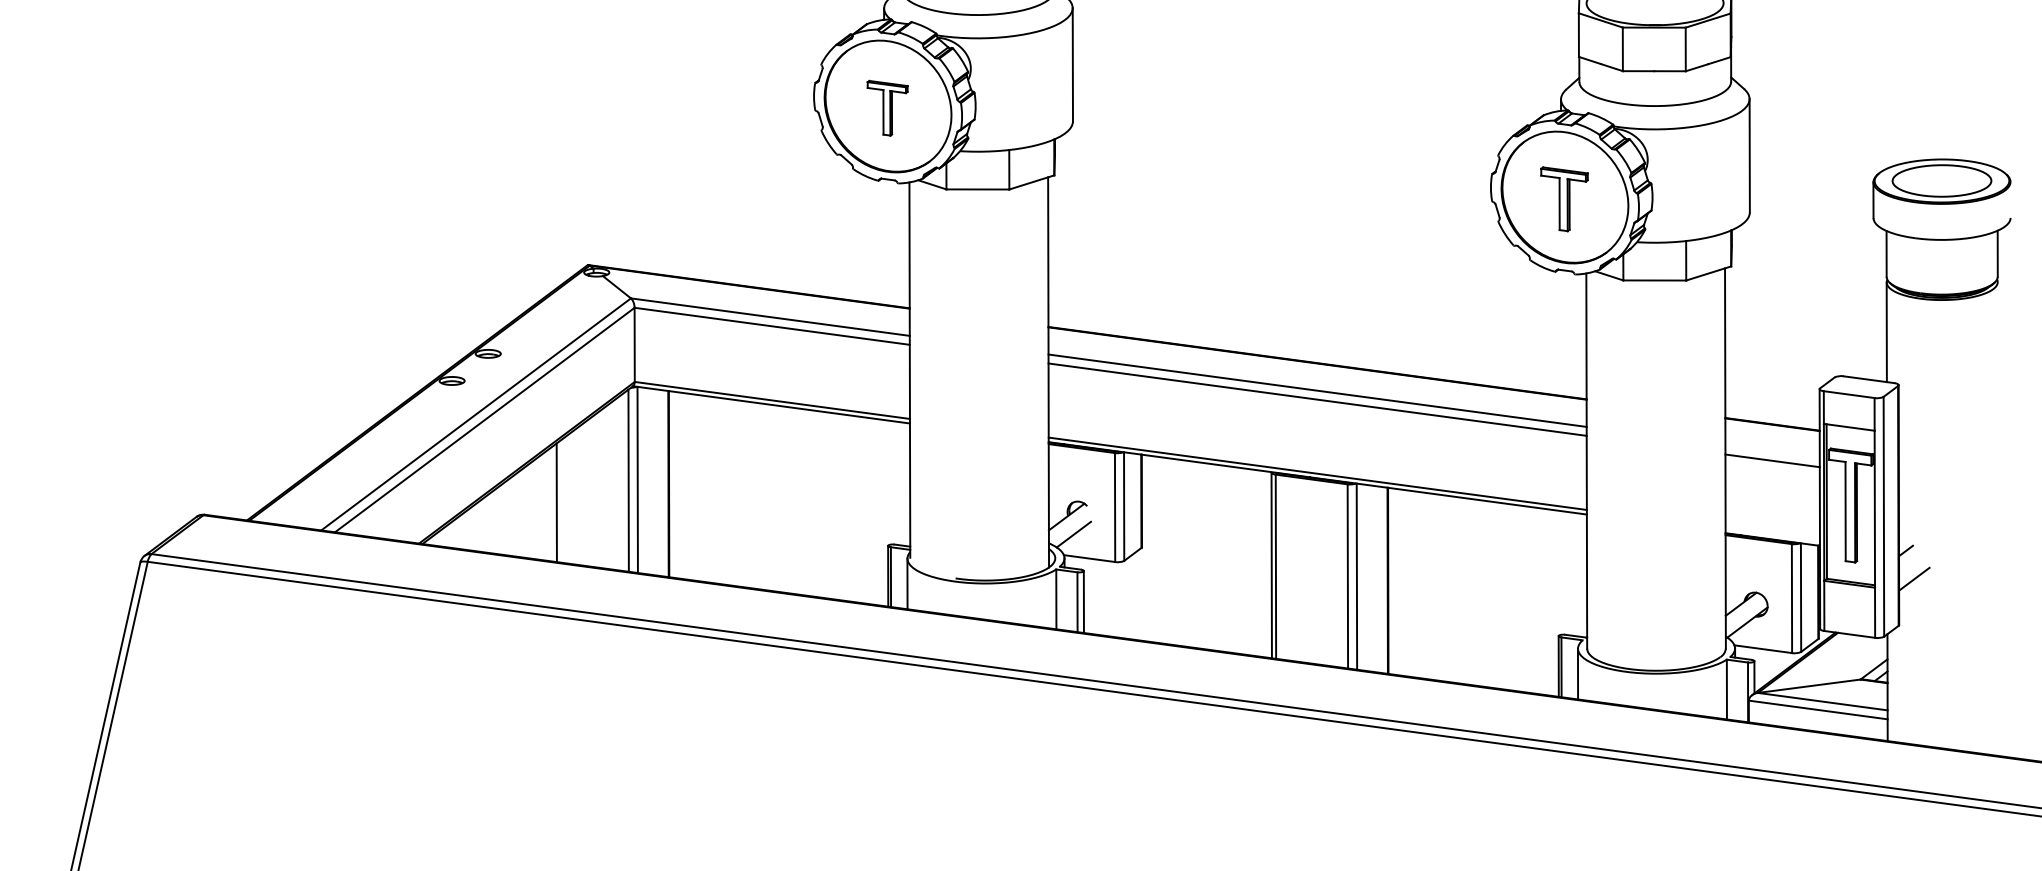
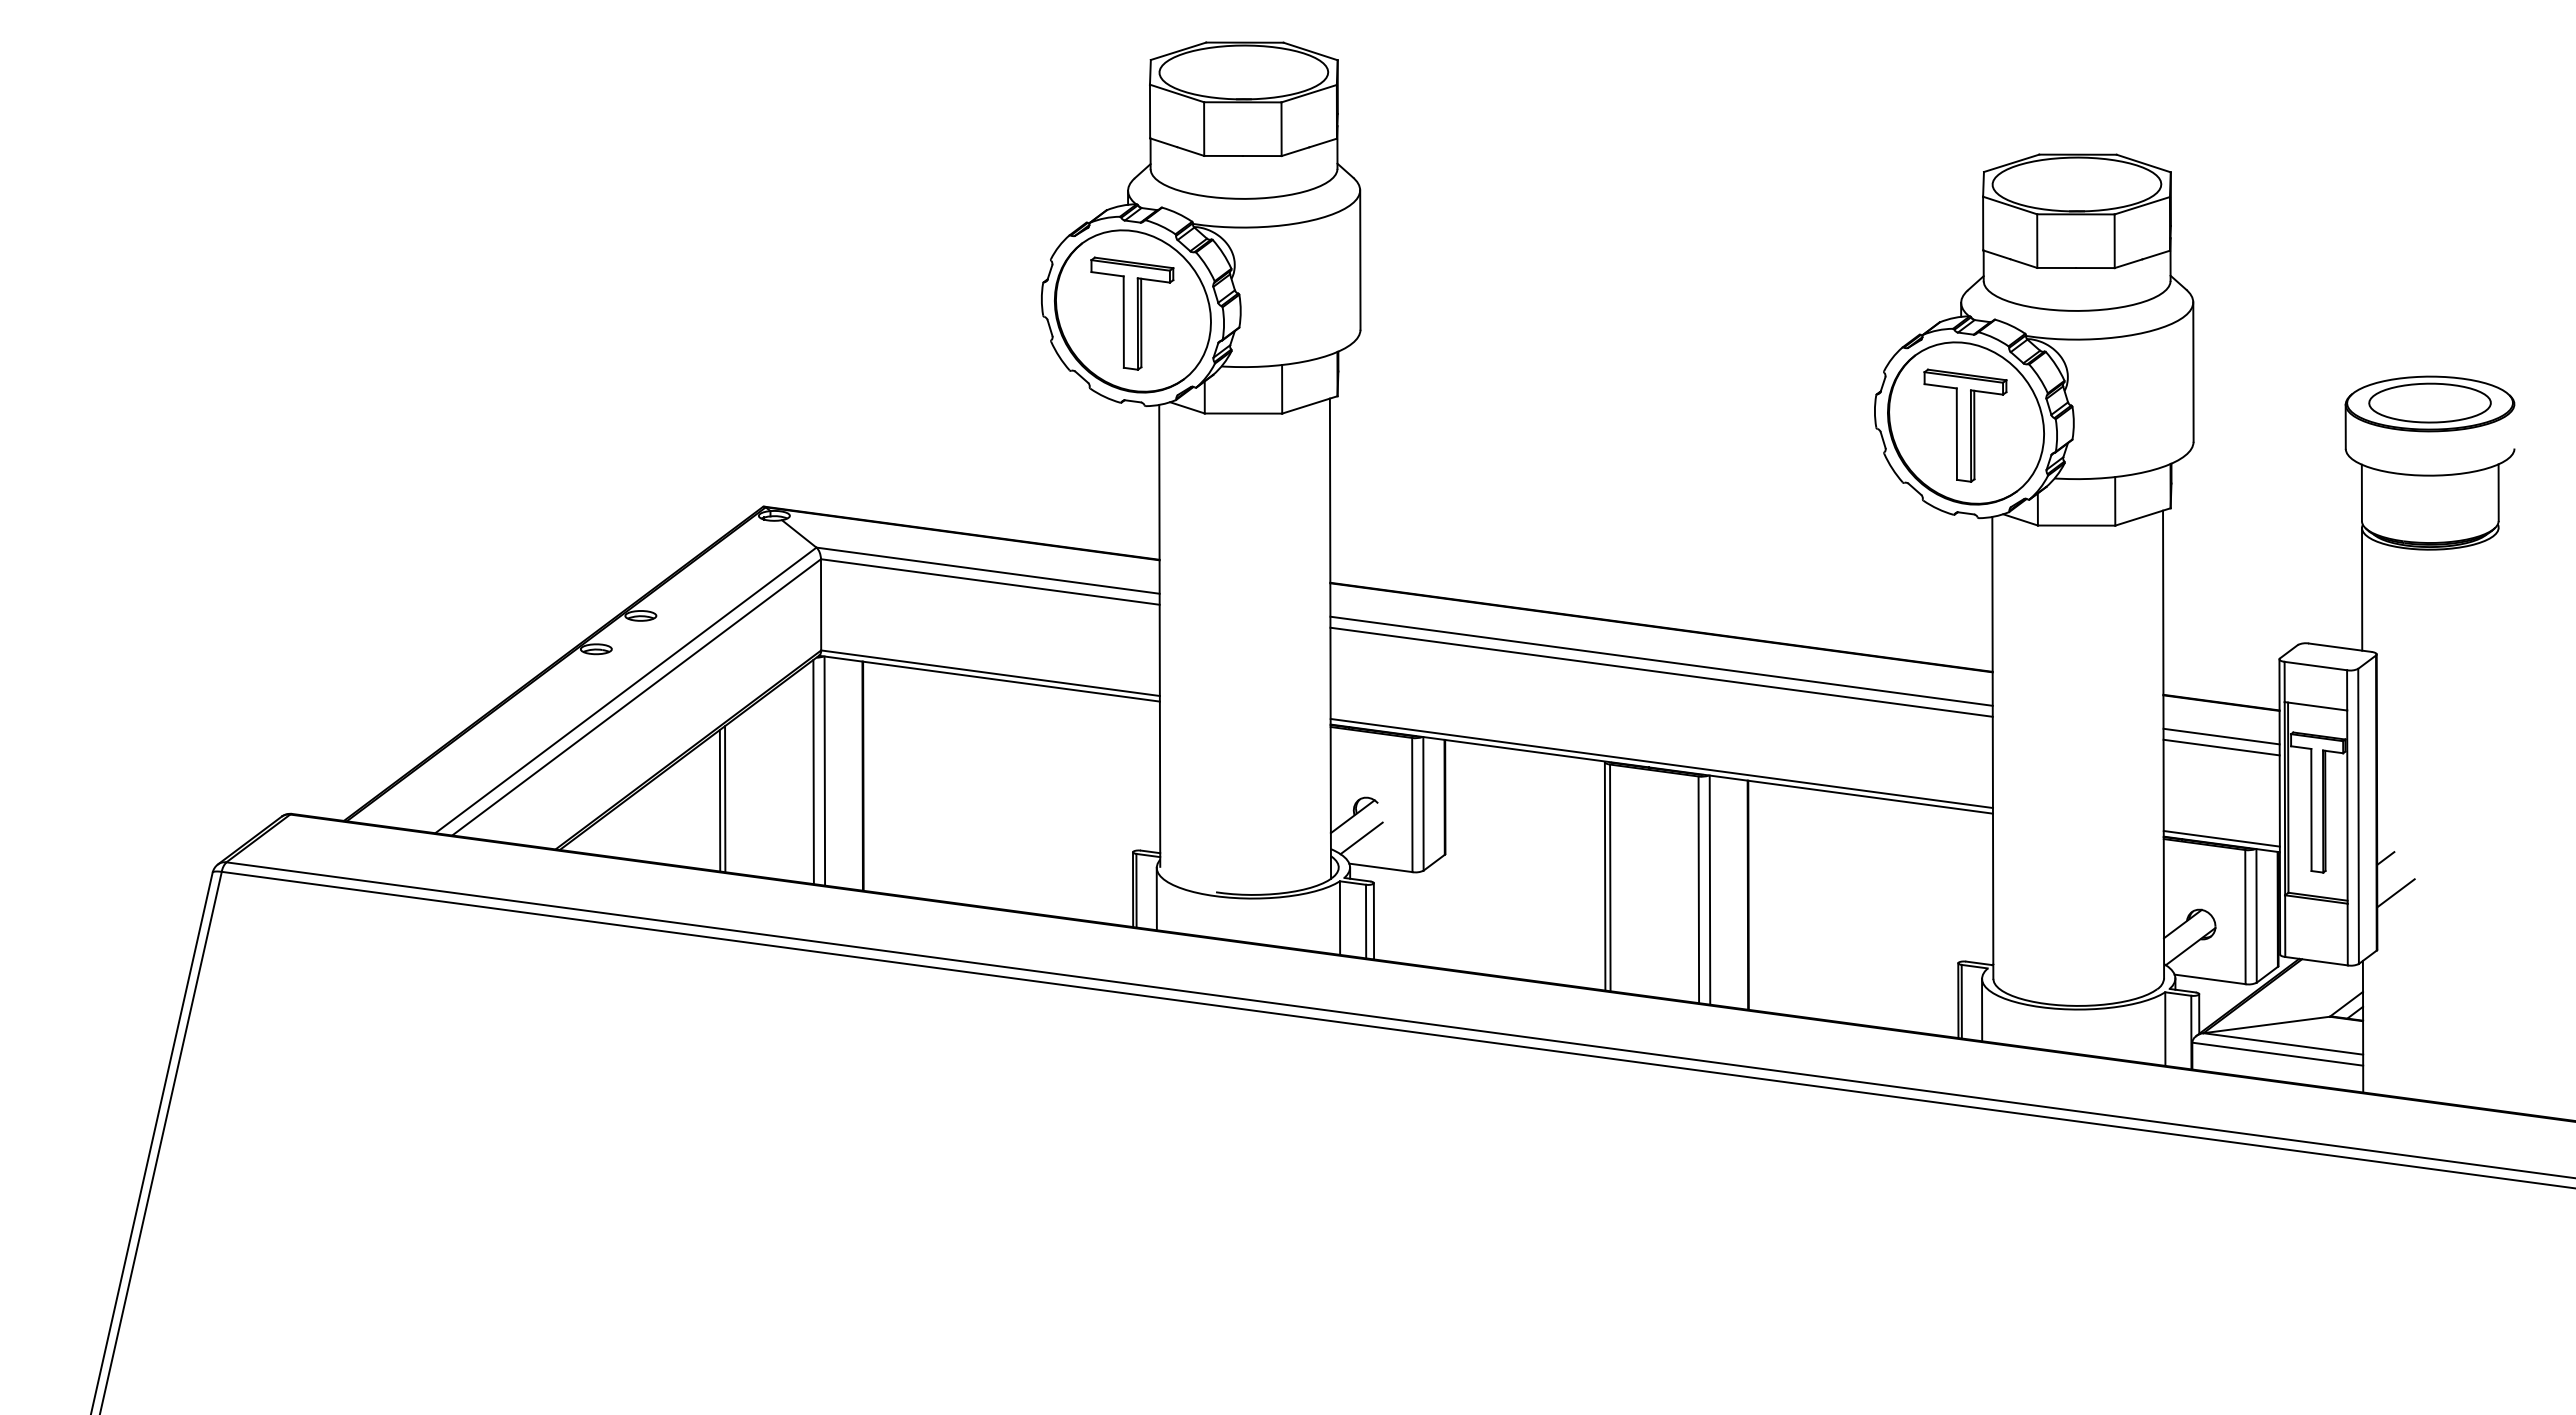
part: (887, 108) -> (1132, 313), size x1.67
part: (1564, 199) -> (1965, 425), size x1.43
line: (1772, 451) -> (2221, 736), added
line: (552, 503) -> (719, 800), added
line: (1772, 534) -> (2221, 838), added

